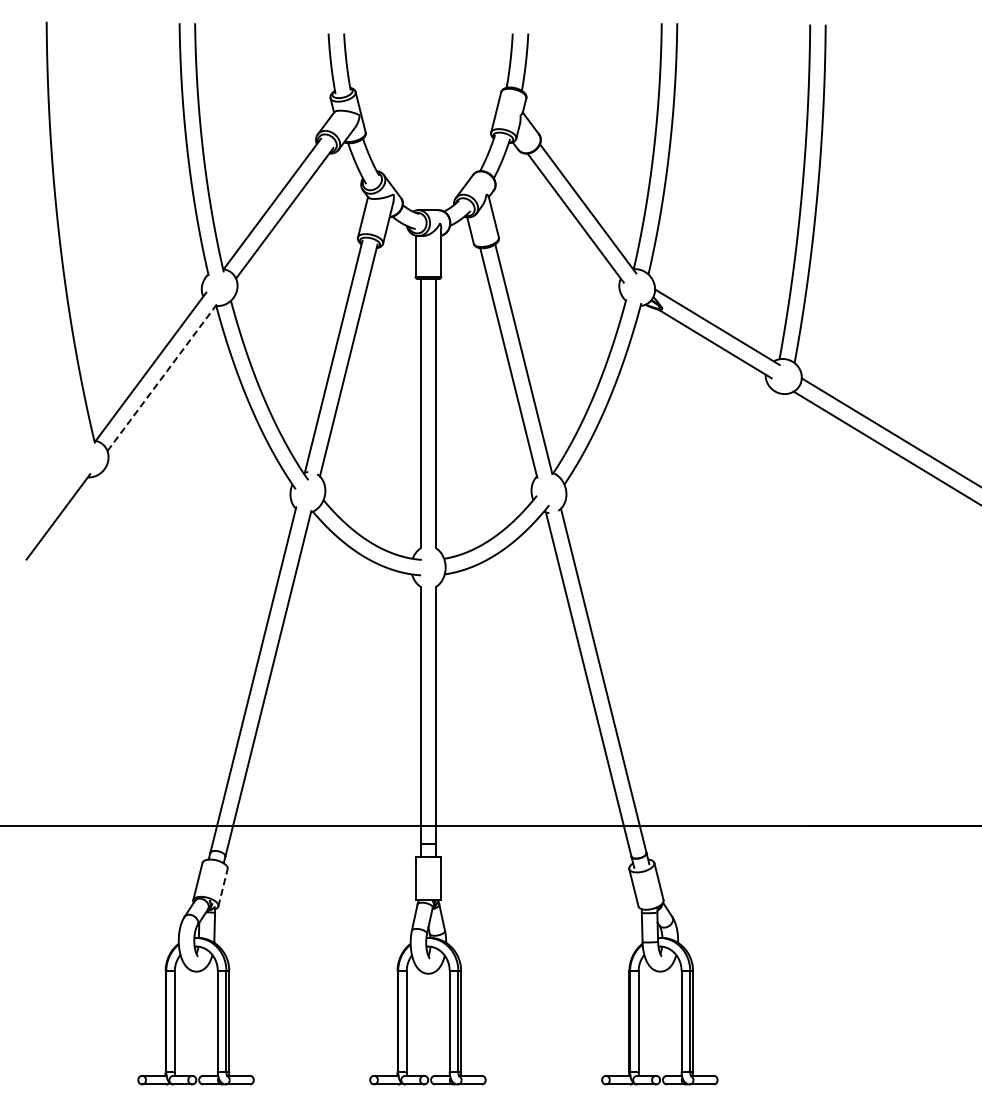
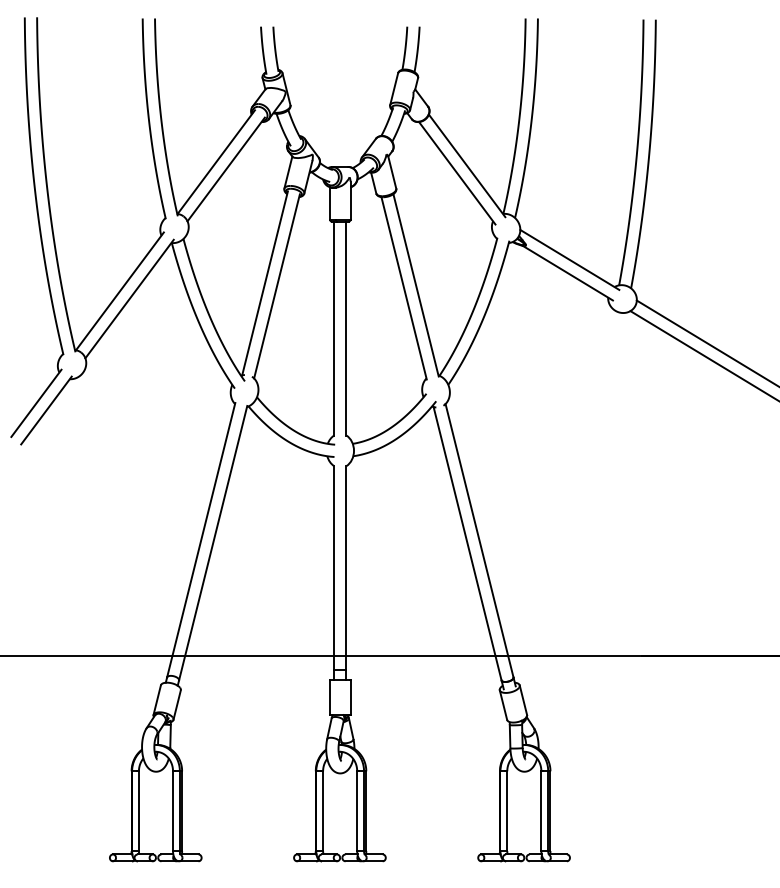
part: (46, 286) -> (36, 227), added
line: (163, 376) -> (129, 299), dashed -> solid
line: (223, 887) -> (177, 704), dashed -> solid

